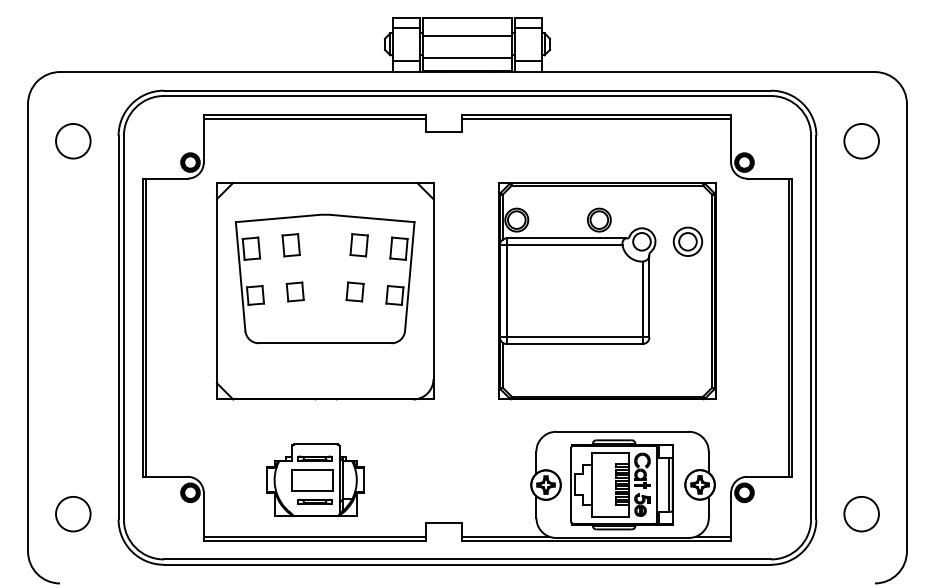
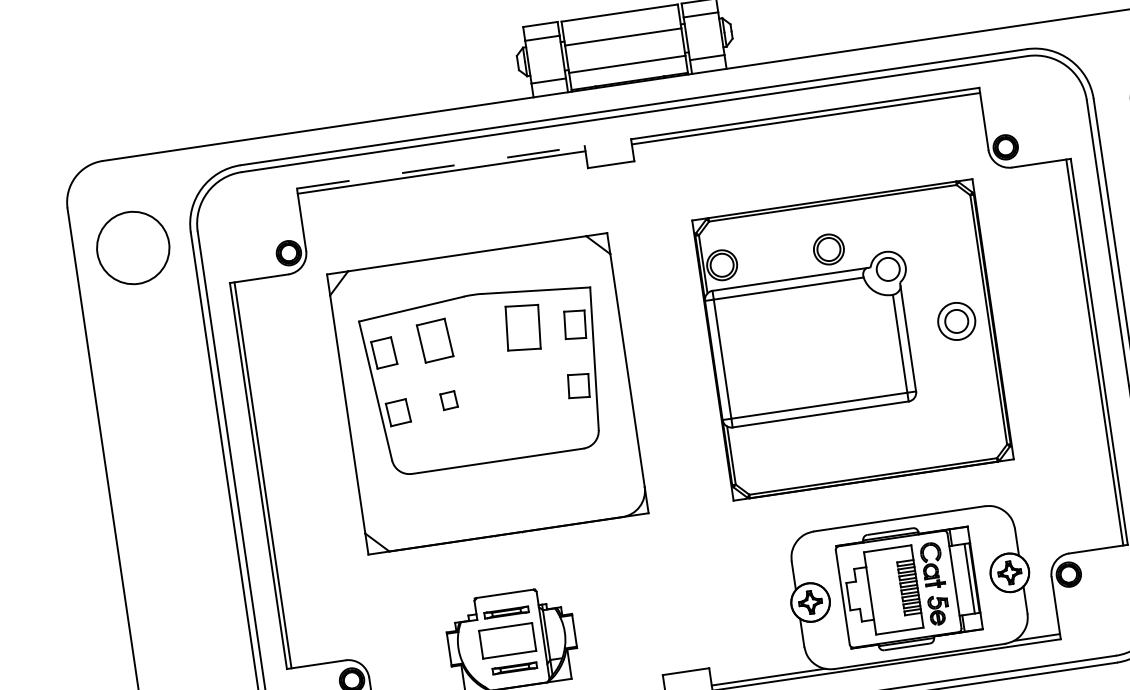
line: (315, 114) -> (441, 167), solid -> dashed
circle: (73, 140) -> (133, 246), size x1.6
part: (687, 241) -> (956, 321), moved
part: (290, 245) -> (434, 341), size x1.4
part: (358, 245) -> (522, 328), size x1.6
part: (294, 291) -> (448, 400), size x0.7
part: (354, 291) -> (525, 388), removed

